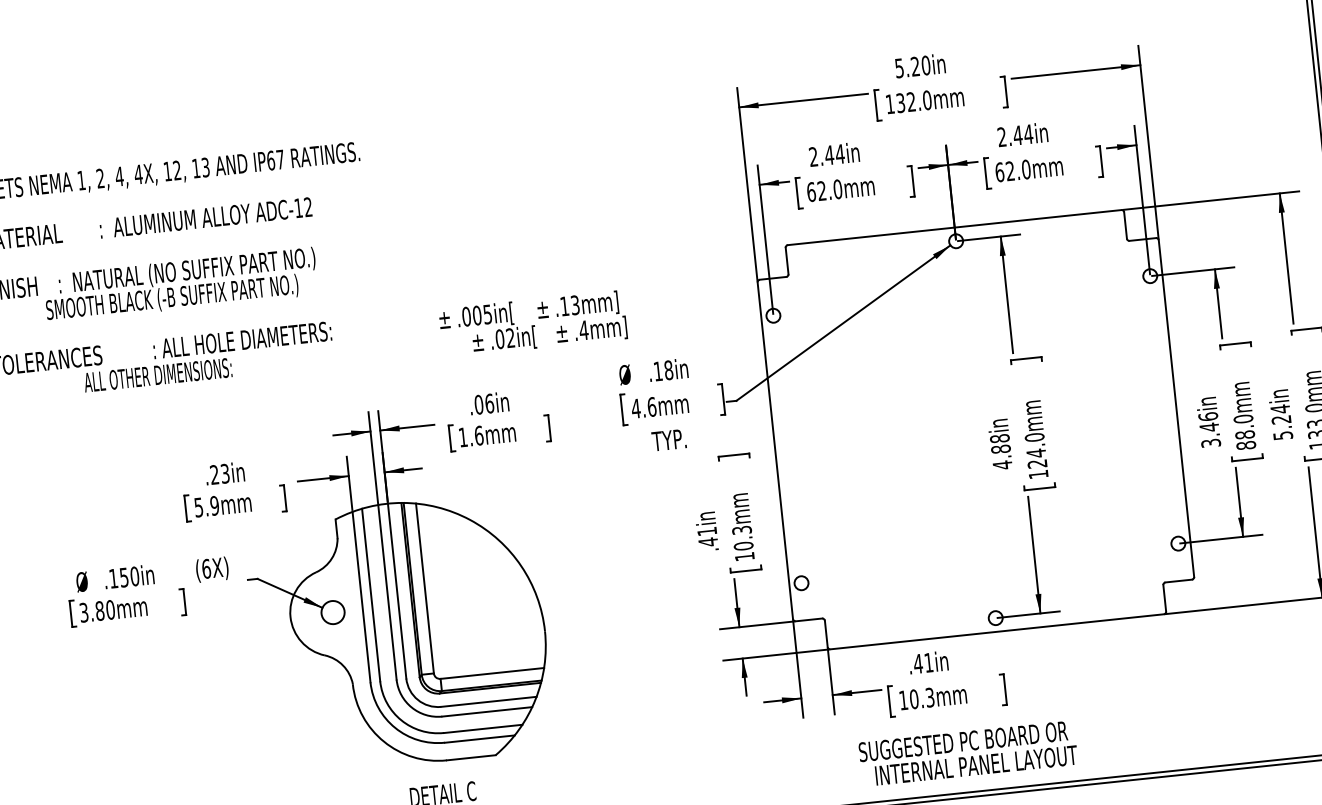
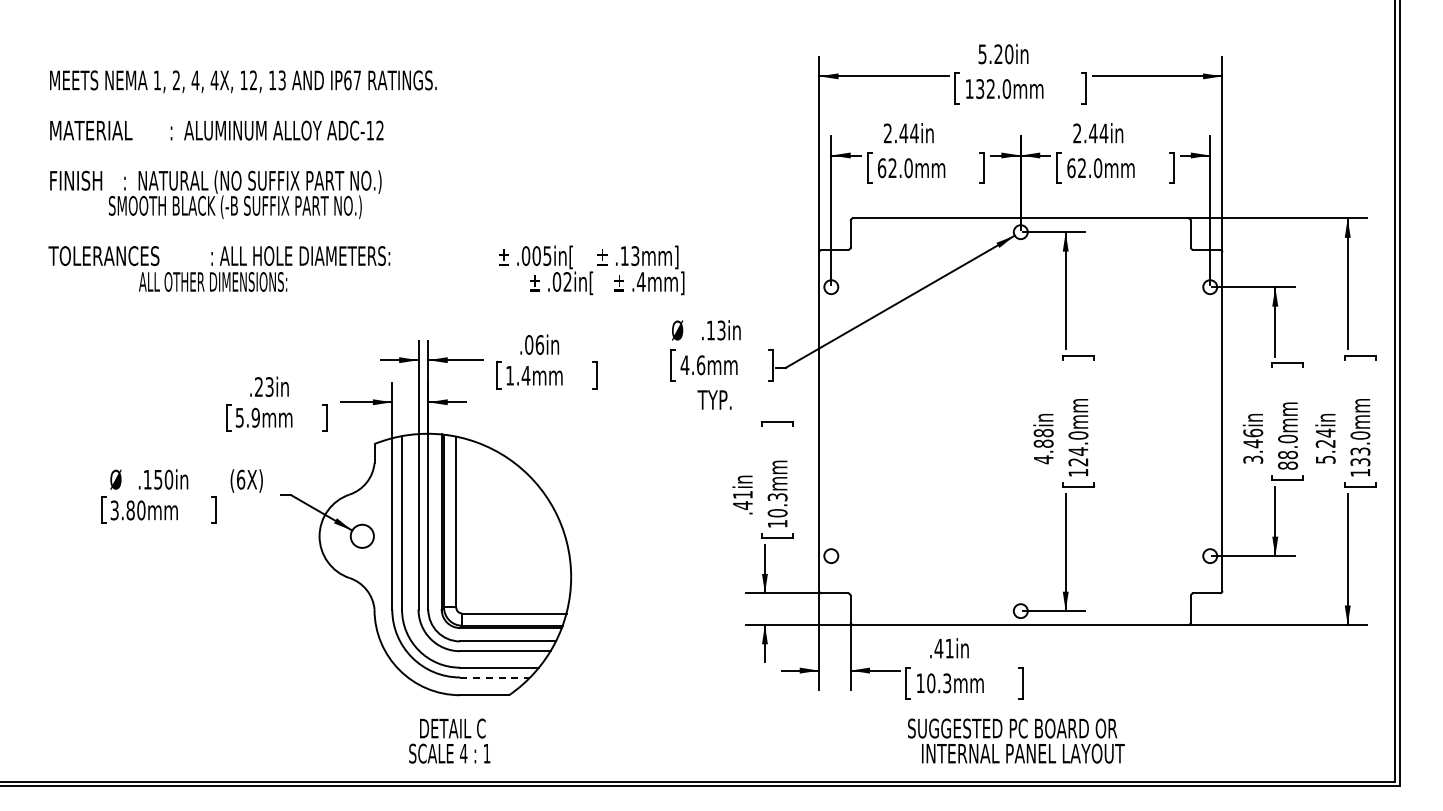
text: (668, 370) -> (721, 330), .18in -> .13in
text: (478, 435) -> (525, 375), 1.6mm -> 1.4mm
line: (480, 739) -> (495, 677), solid -> dashed
text: (968, 753) -> (1016, 740), moved

